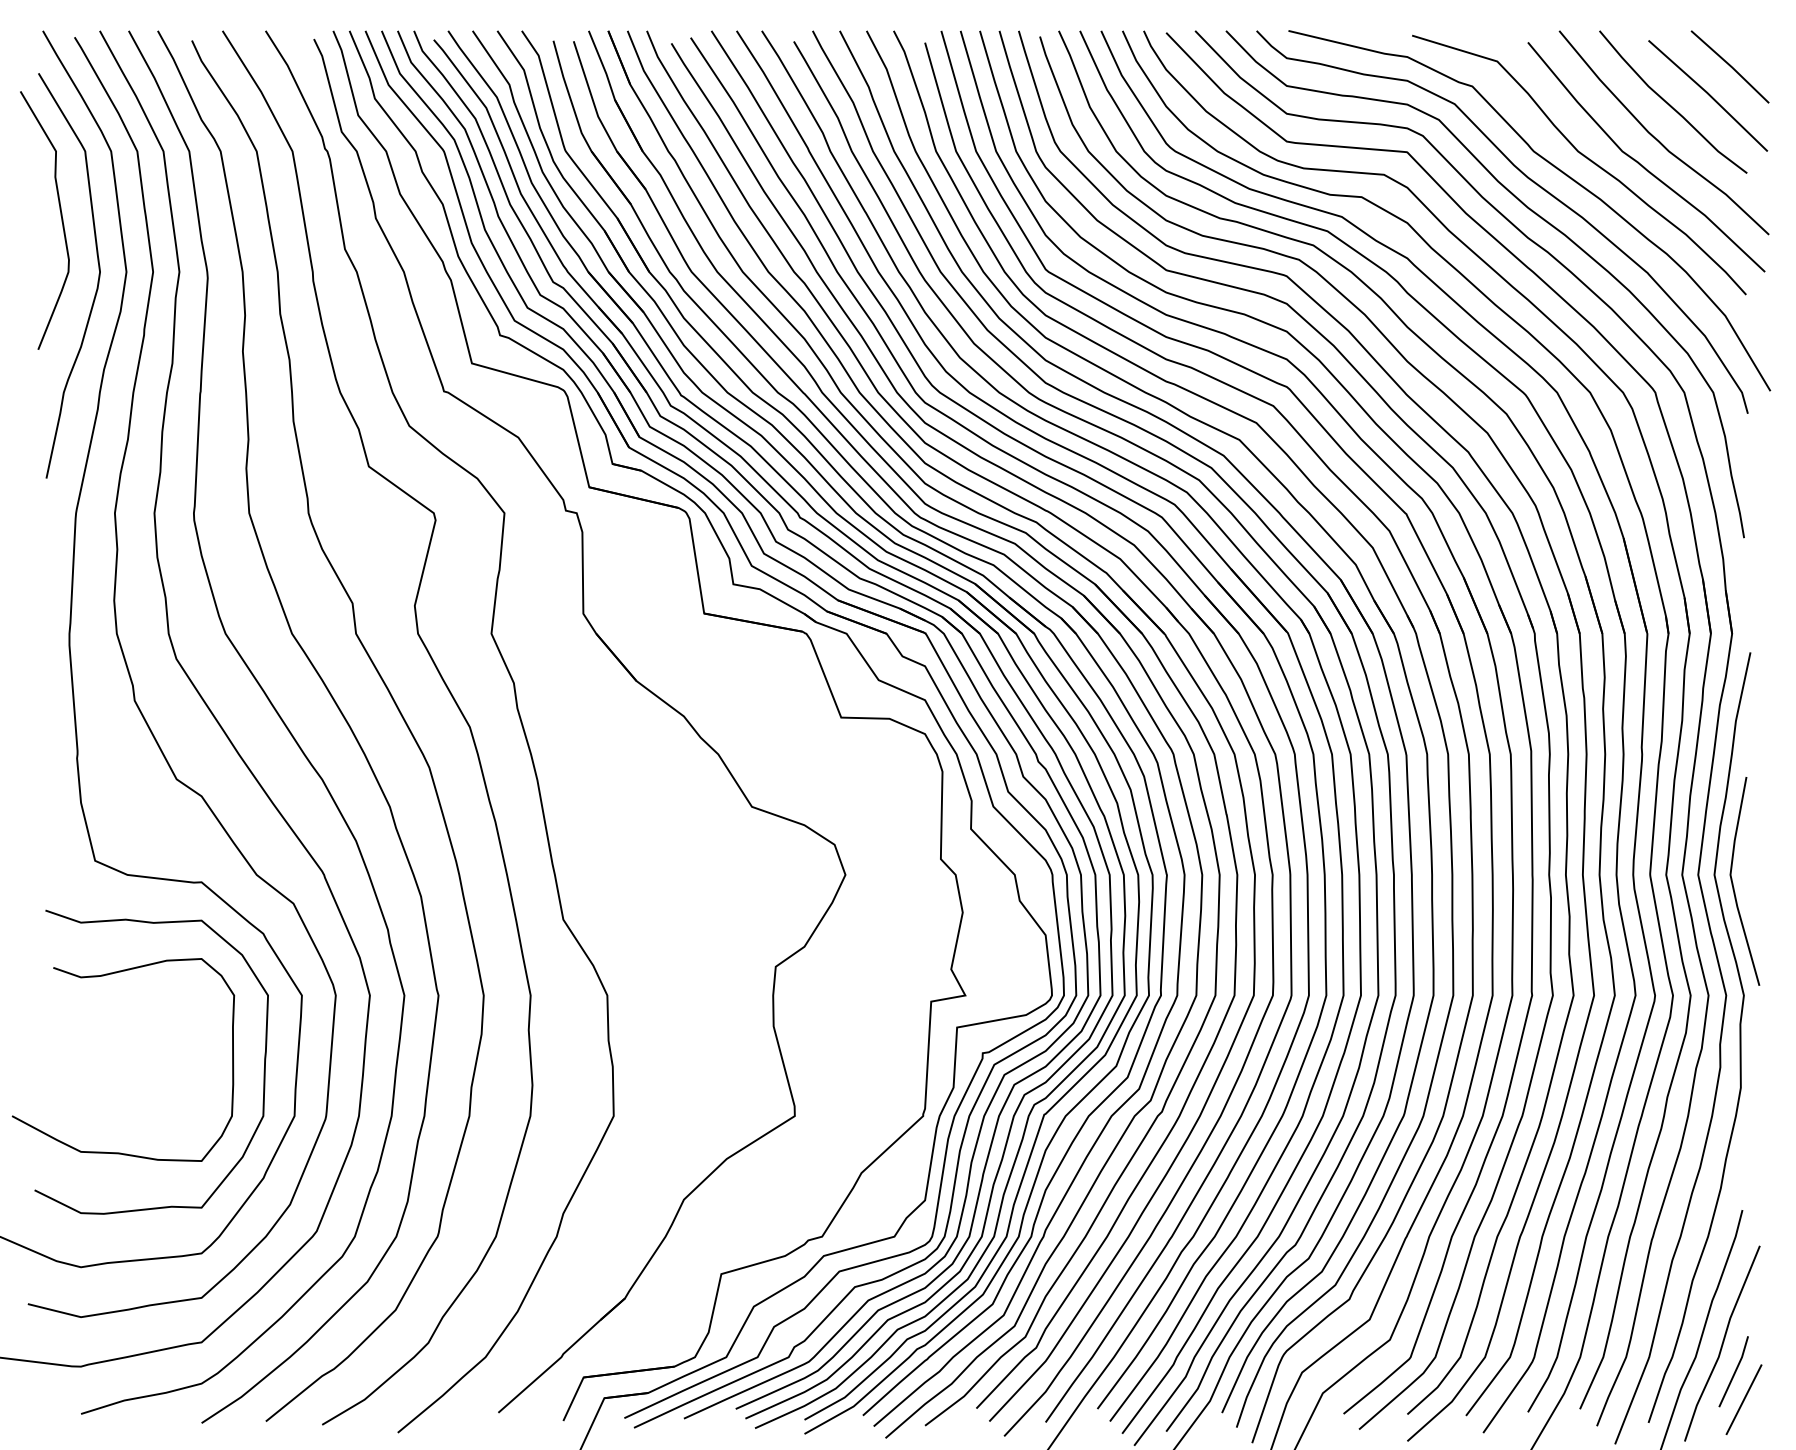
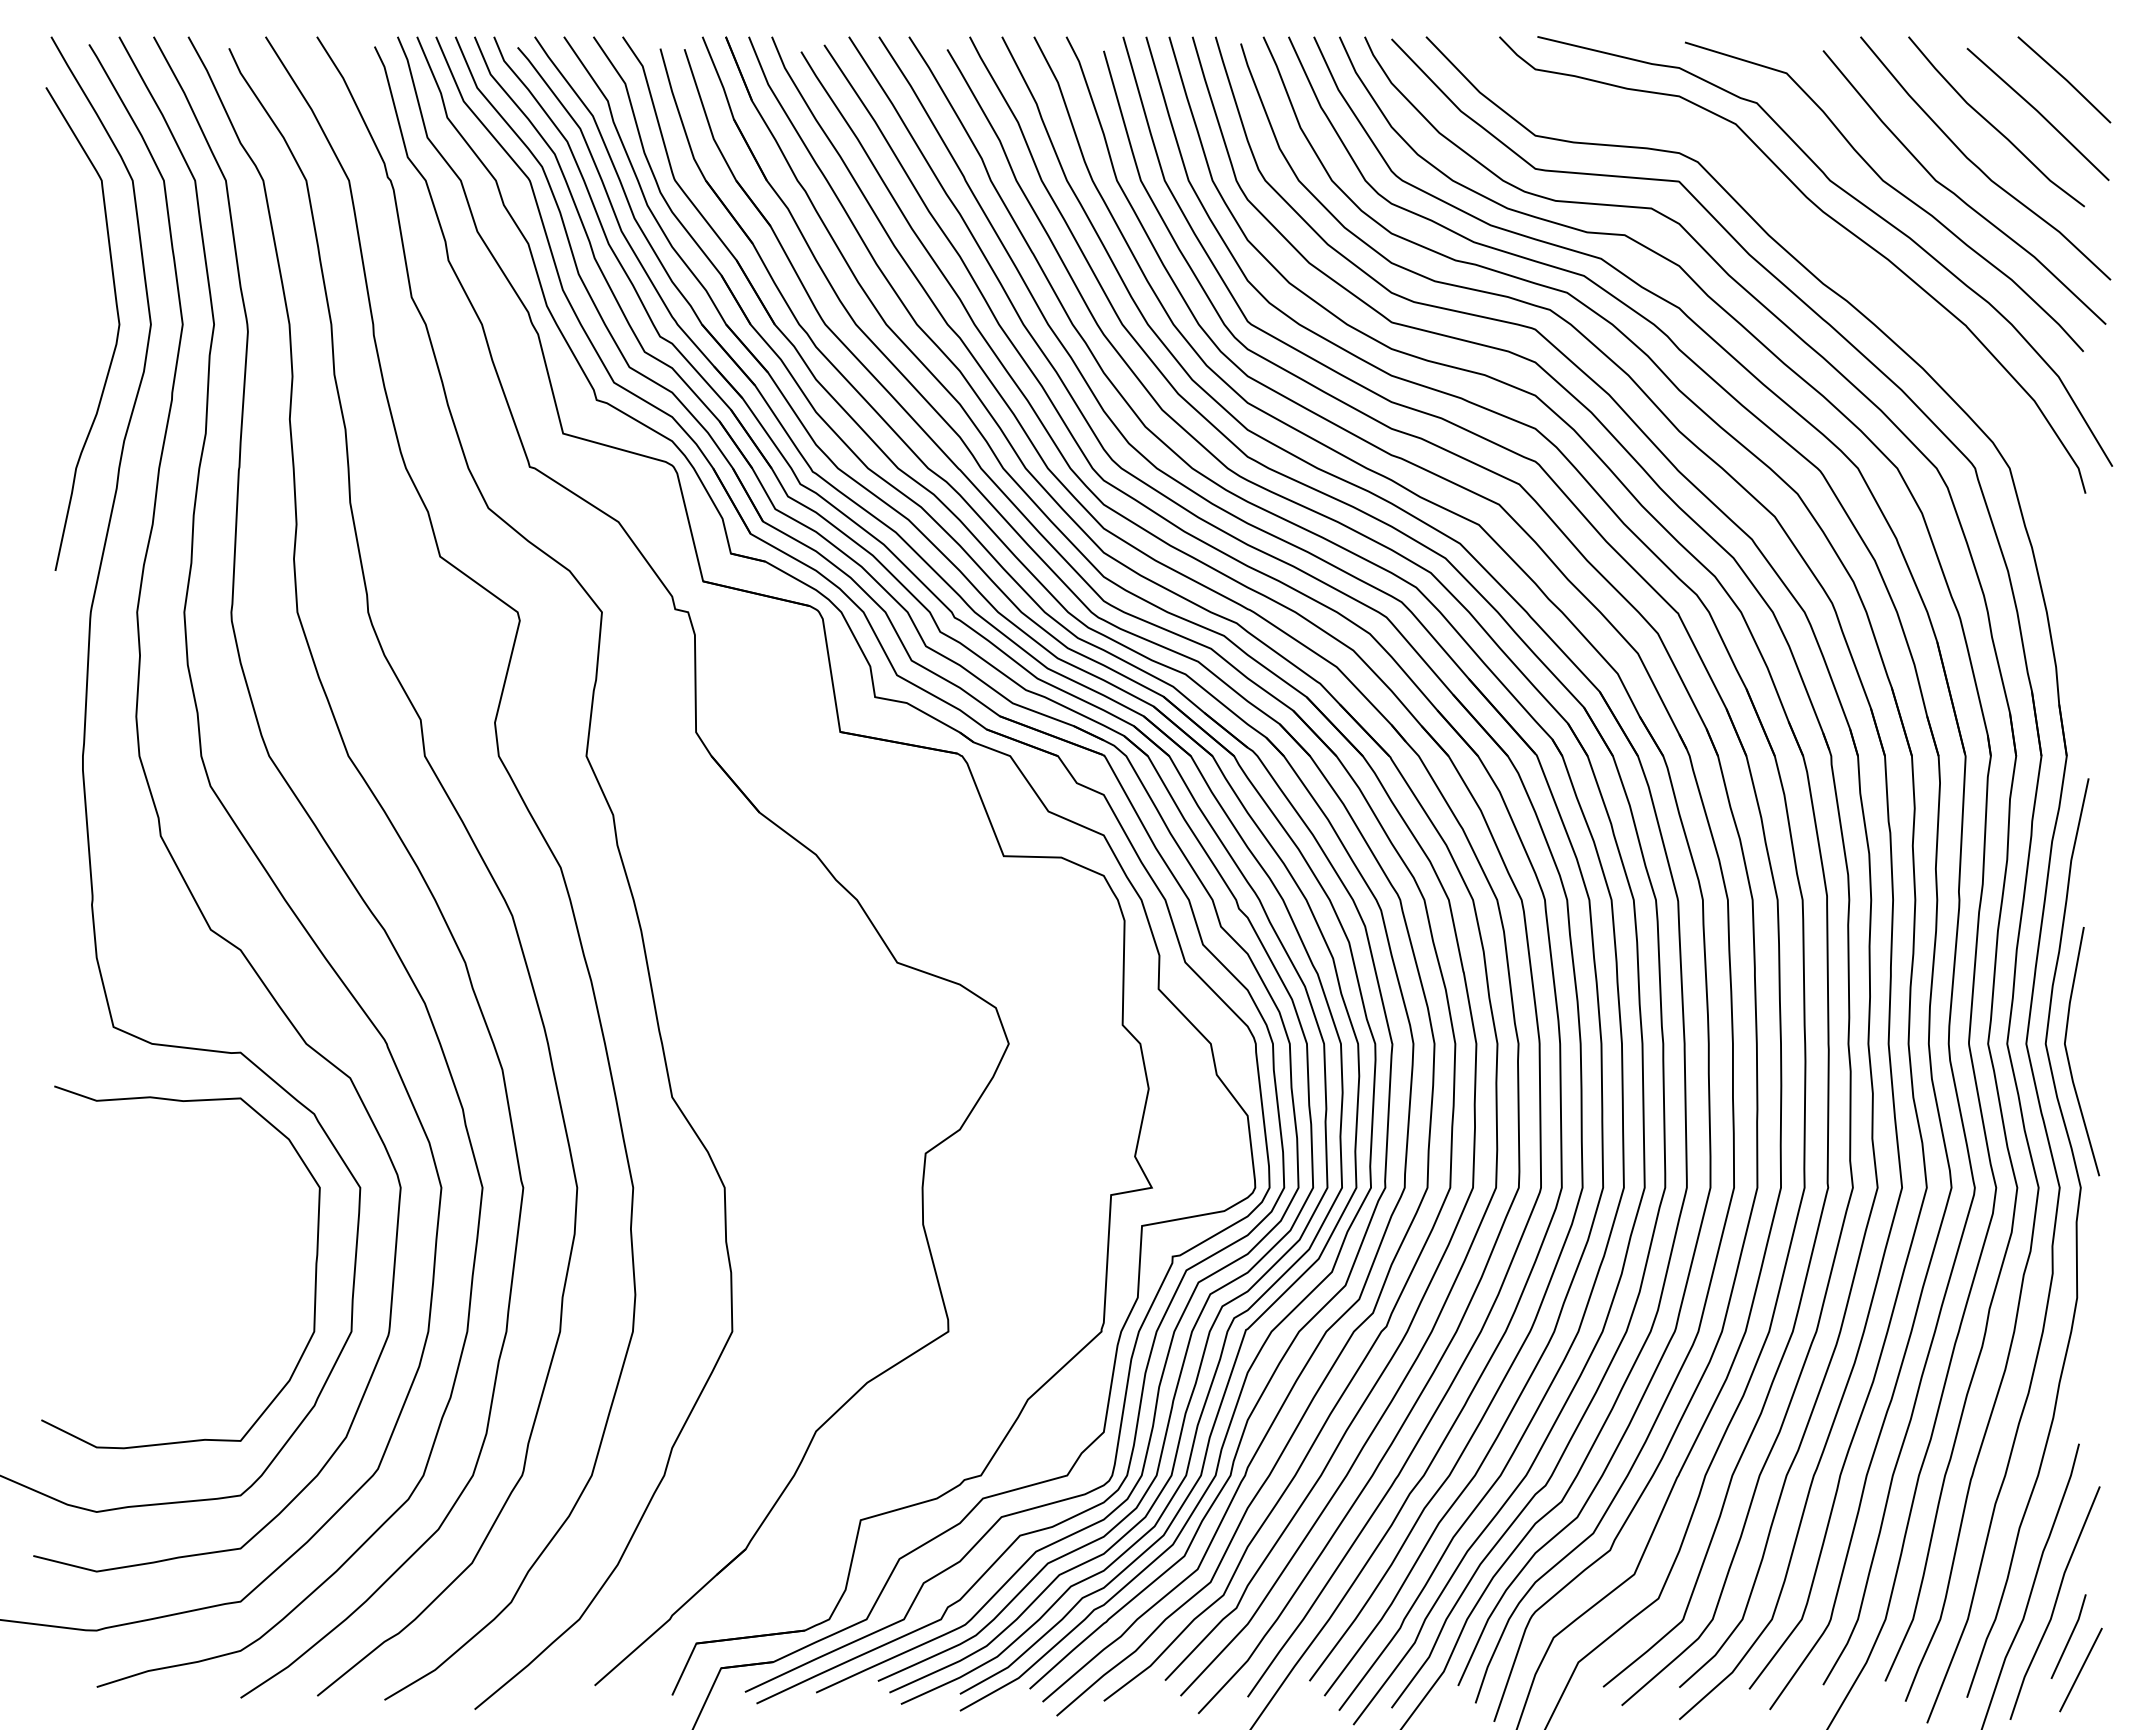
curve: (1534, 214) -> (1831, 255), removed
curve: (60, 215) -> (72, 257), removed
curve: (105, 976) -> (125, 1164), removed

